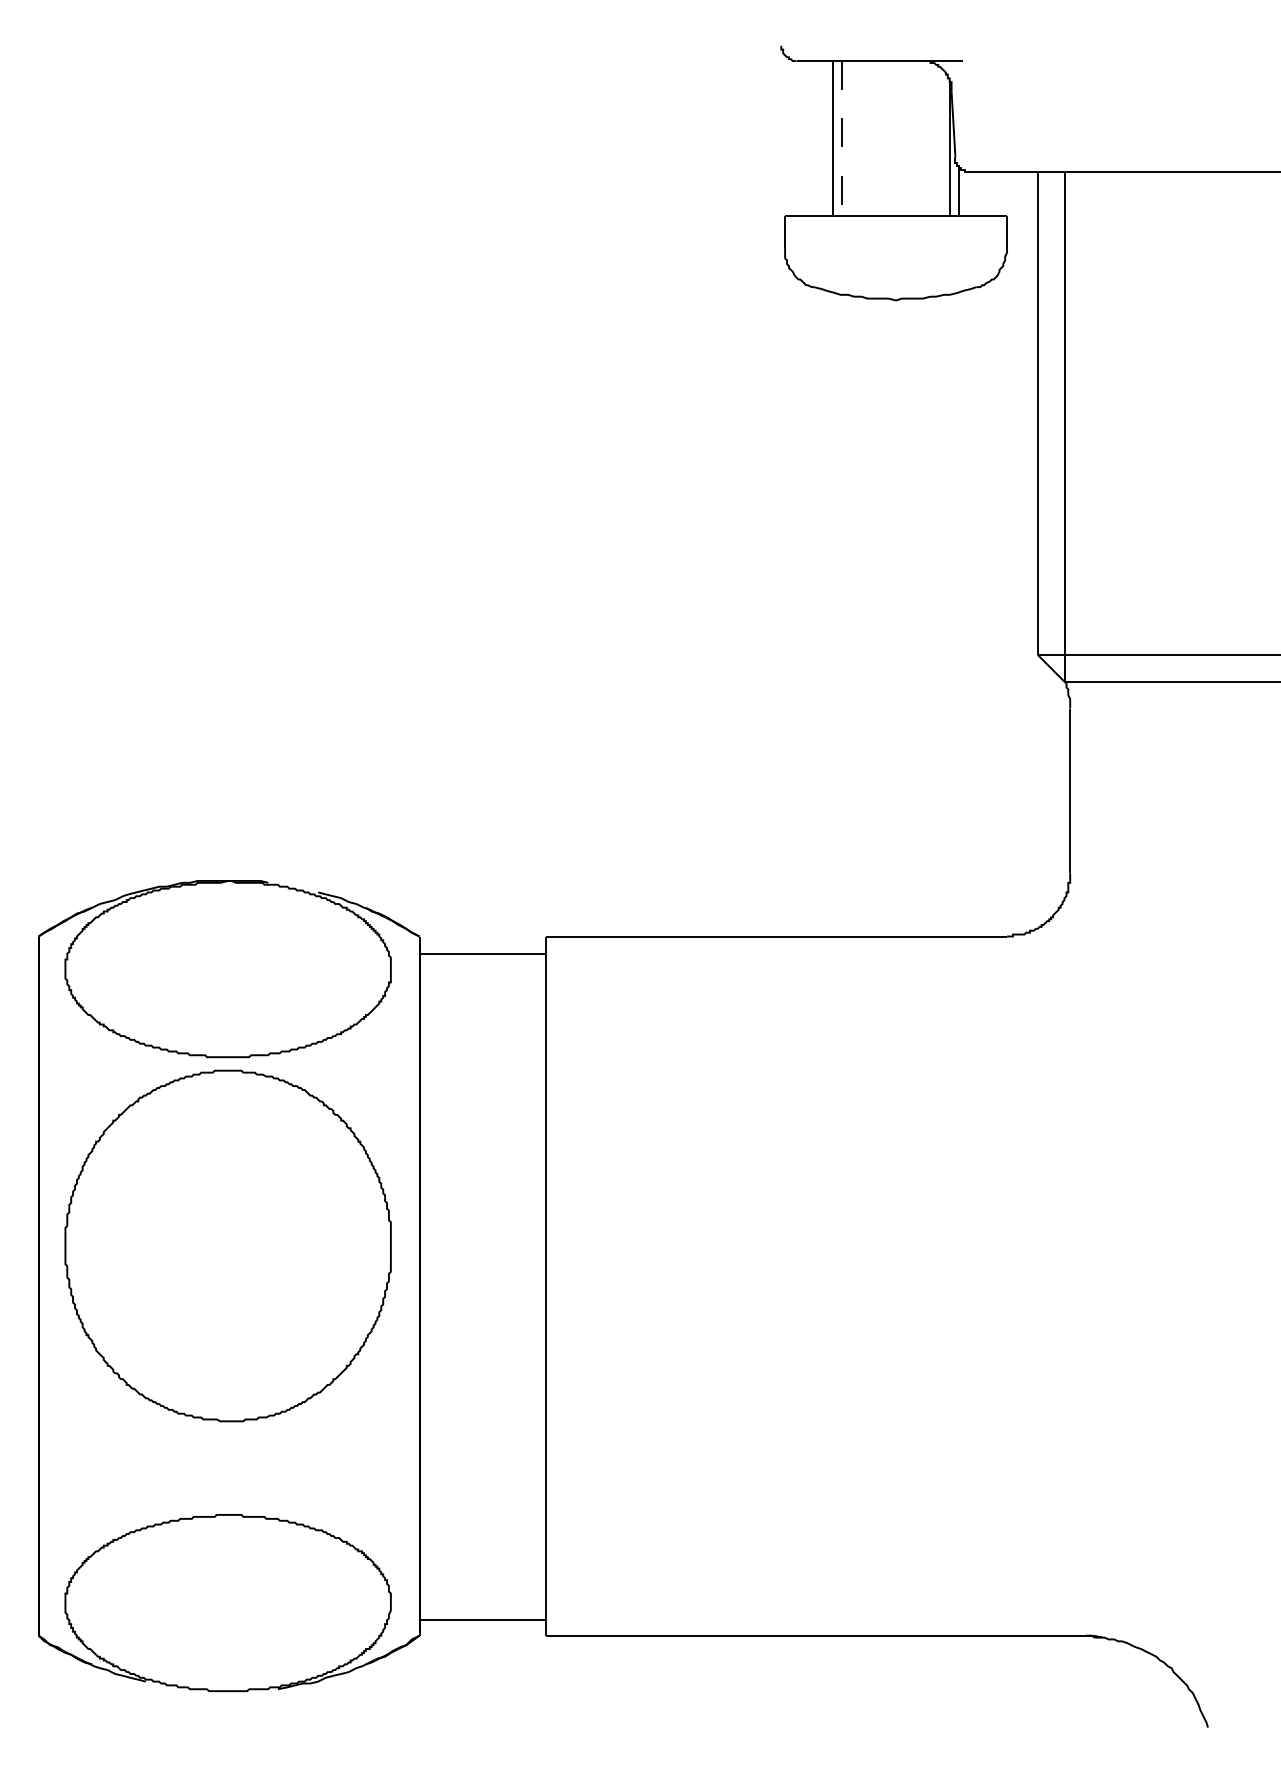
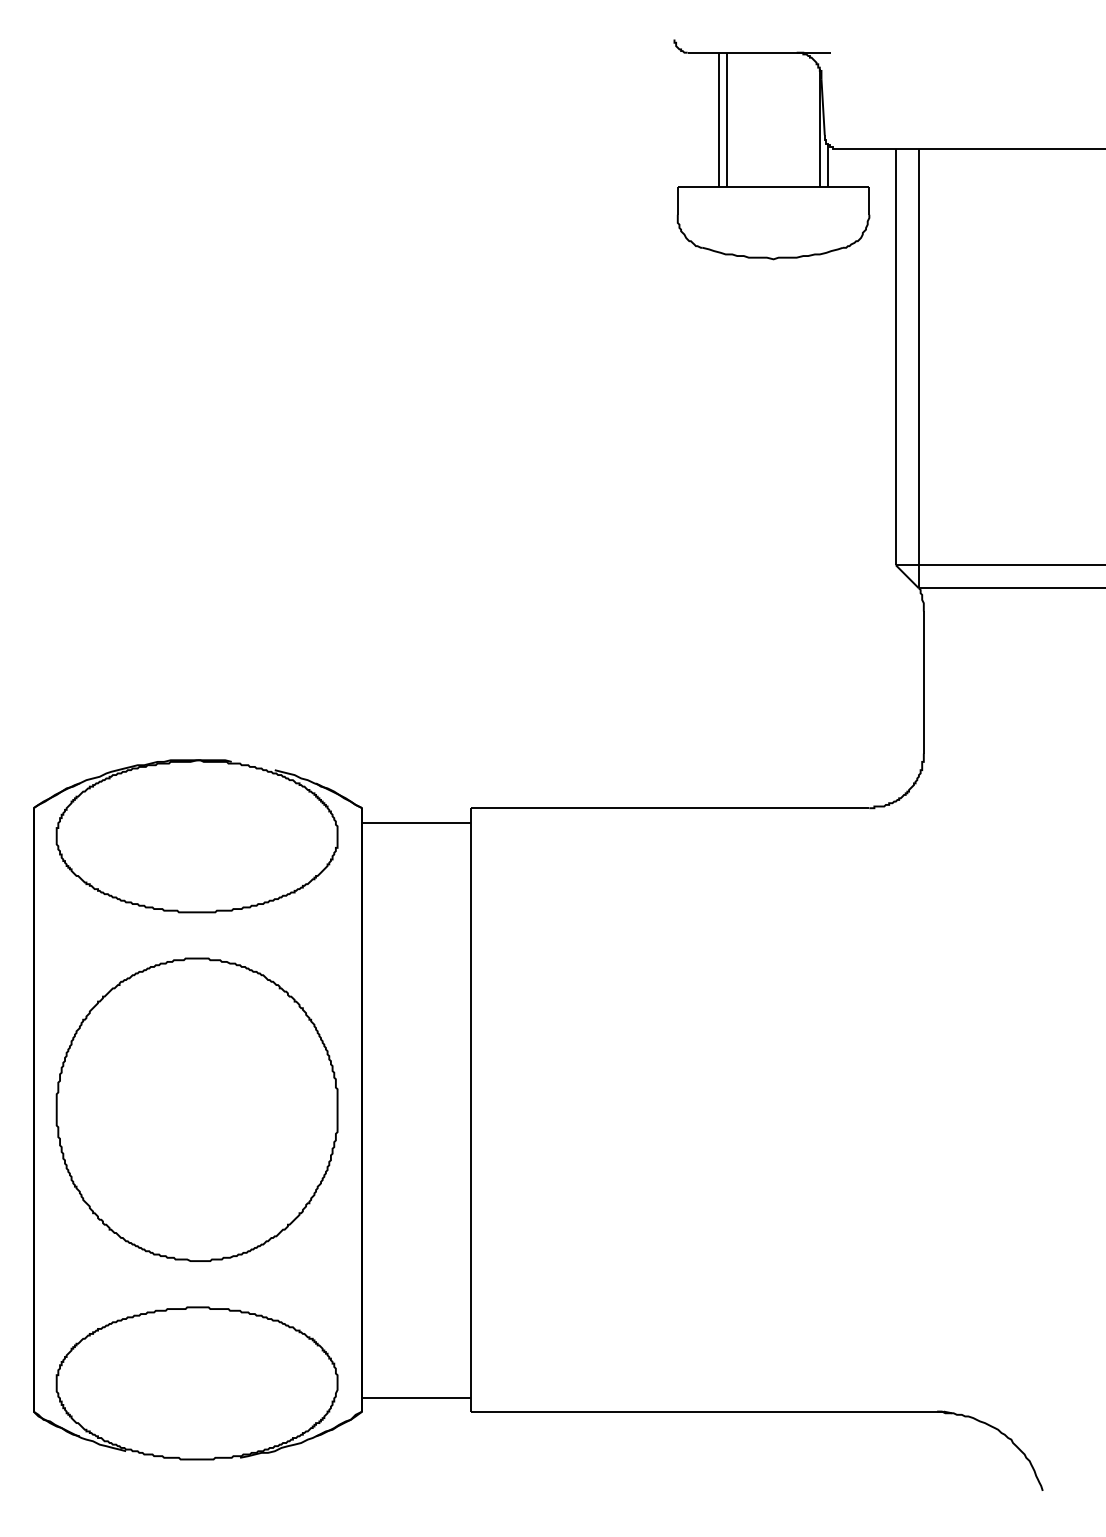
line: (842, 138) -> (727, 119), dashed -> solid
part: (227, 1245) -> (196, 1109), moved

